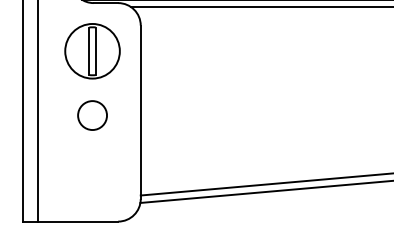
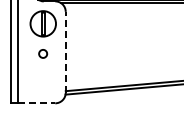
line: (140, 110) -> (65, 51), solid -> dashed
circle: (90, 114) -> (42, 53), size x0.6
line: (78, 221) -> (36, 103), solid -> dashed

